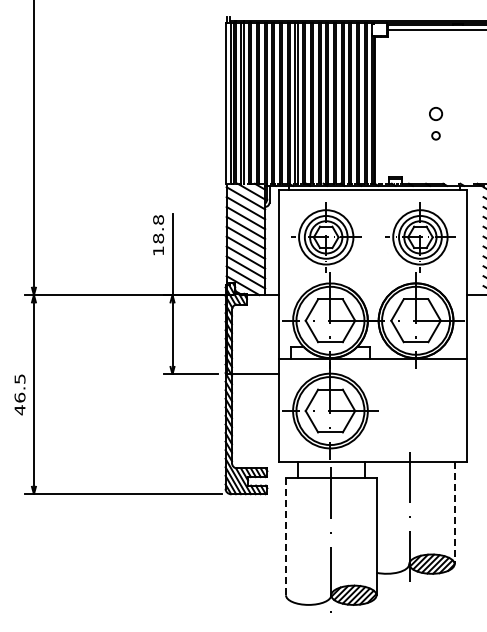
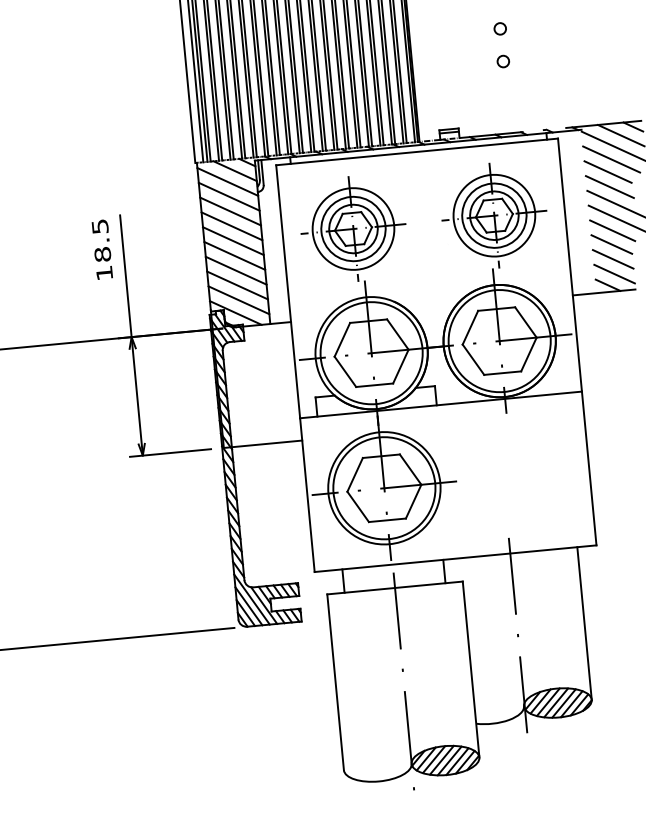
circle: (435, 113) -> (499, 28), size x0.62
text: (158, 219) -> (99, 225), 18.8 -> 18.5
line: (454, 513) -> (584, 624), dashed -> solid
line: (286, 536) -> (336, 682), dashed -> solid

